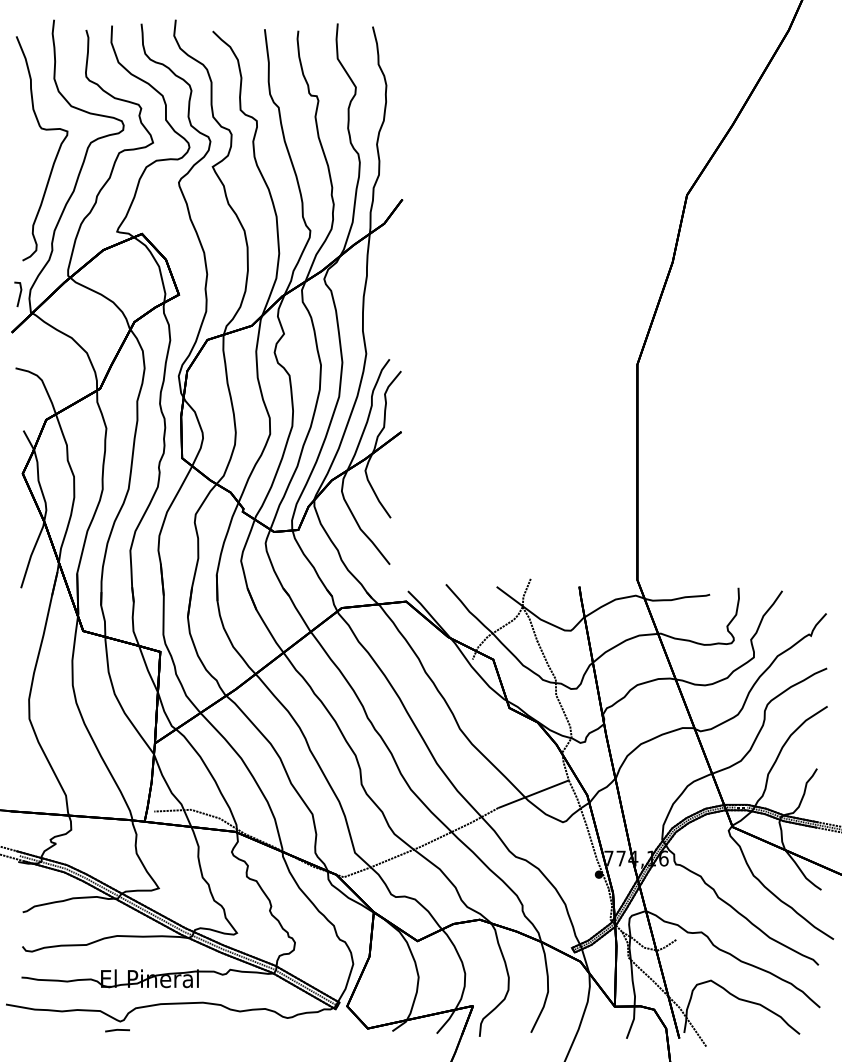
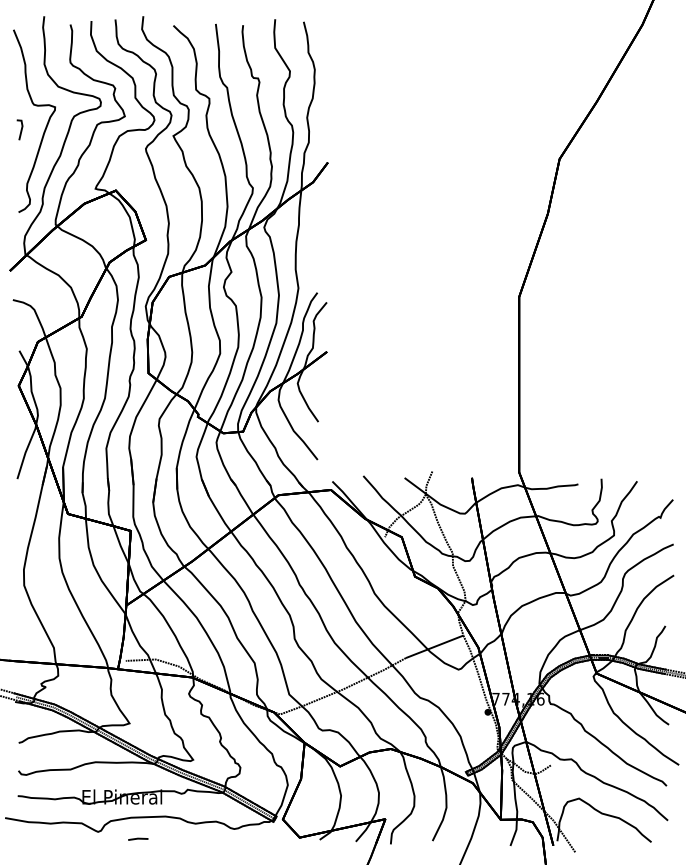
line: (19, 294) -> (20, 130), moved
line: (117, 1030) -> (138, 839), moved

